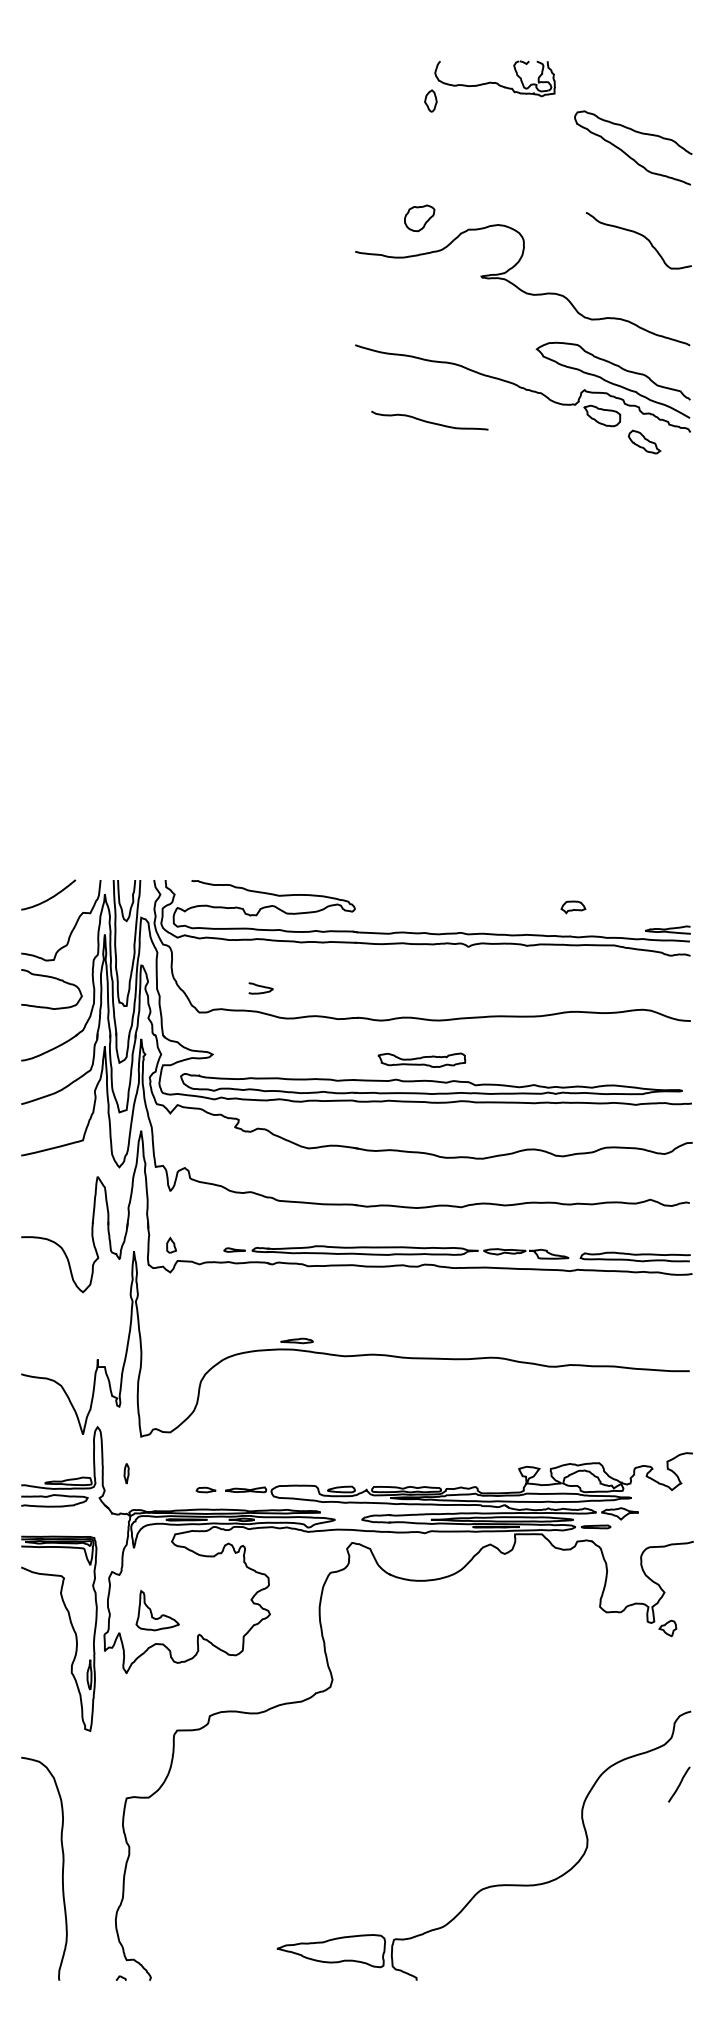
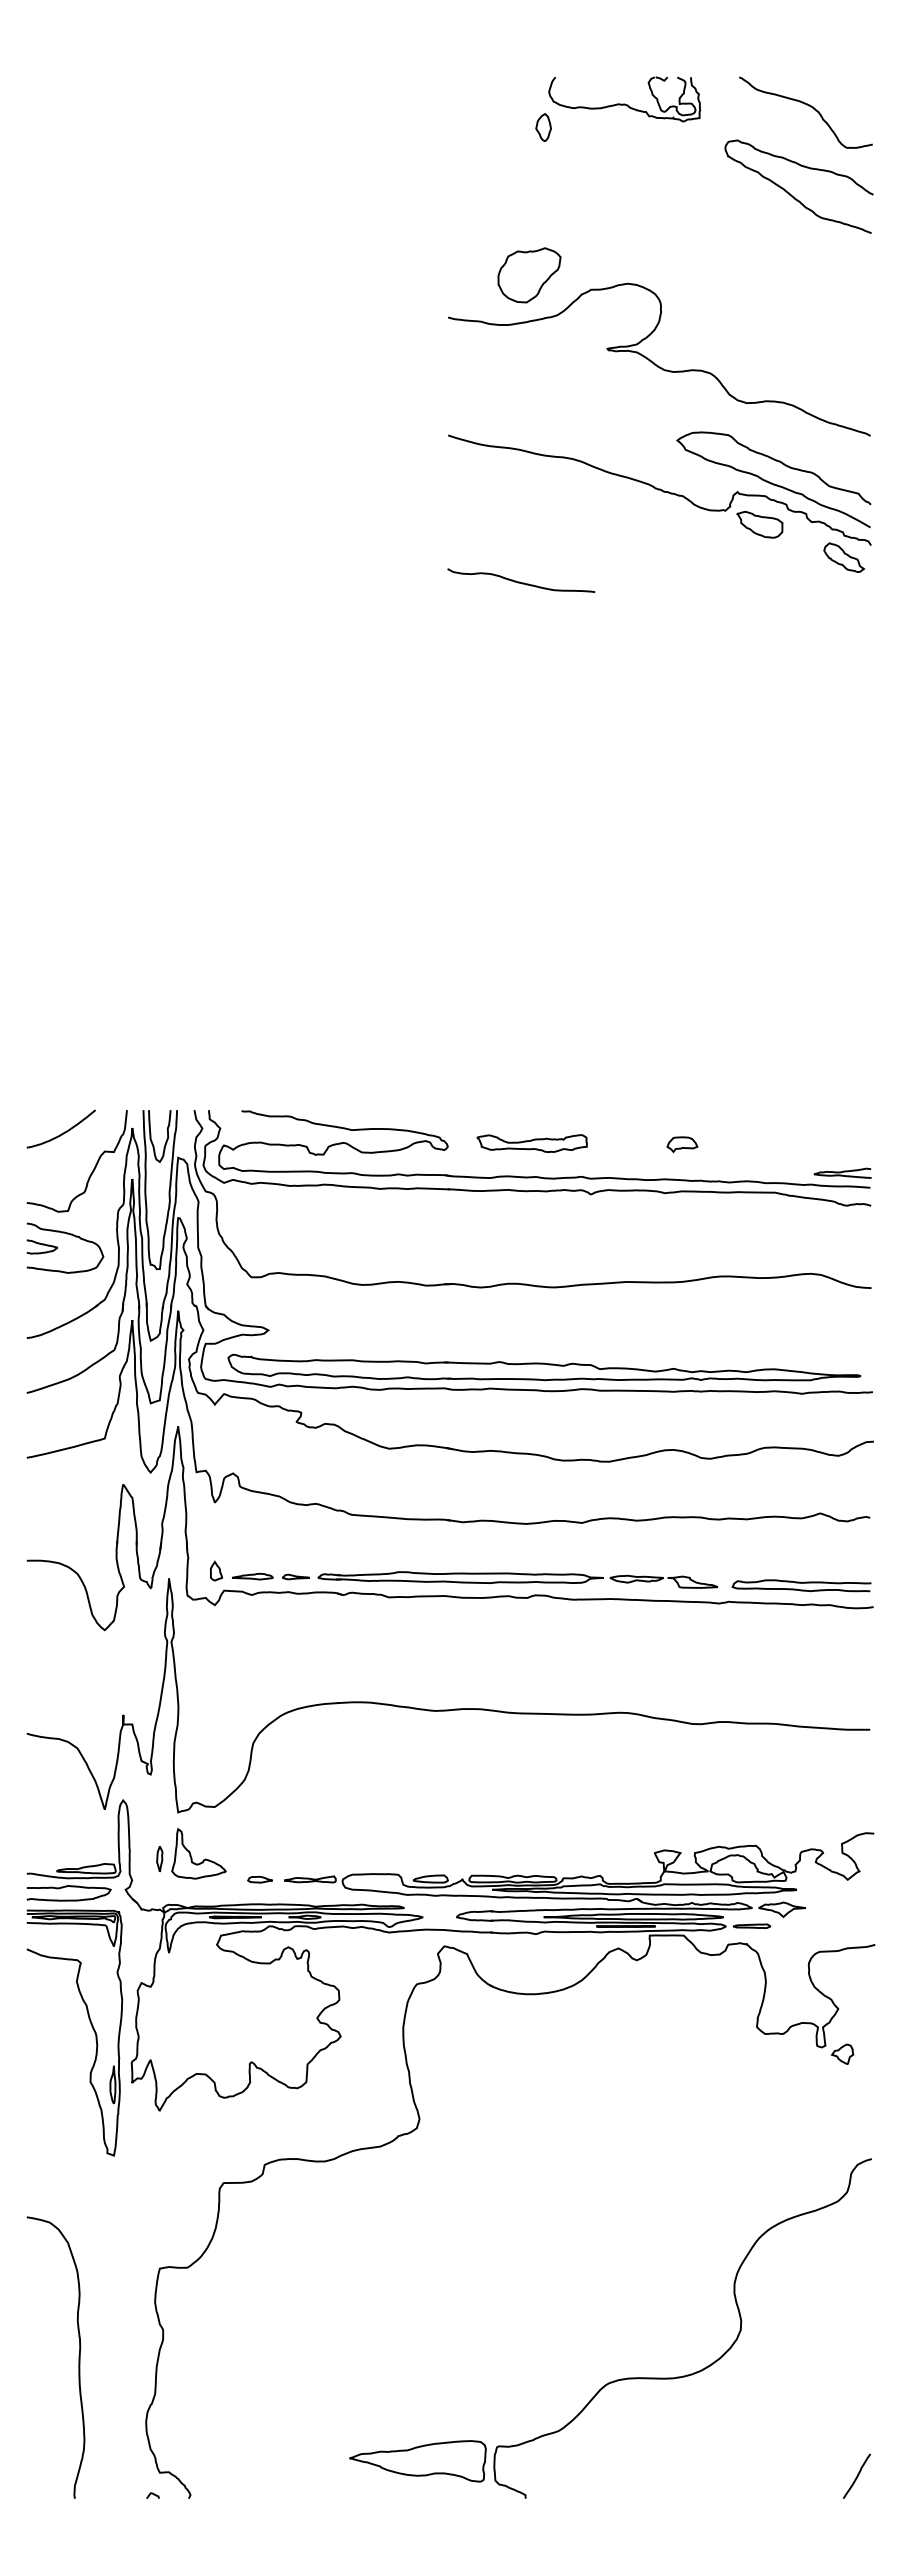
part: (419, 218) -> (529, 275), size x1.67
curve: (640, 235) -> (808, 106), moved
curve: (430, 422) -> (521, 582), moved
part: (644, 441) -> (844, 557), moved
part: (573, 907) -> (682, 1144), moved
part: (261, 988) -> (42, 1246), moved
part: (421, 1060) -> (531, 1143), moved
part: (296, 1340) -> (252, 1576), moved
part: (151, 1611) -> (191, 1854), moved
part: (71, 1627) -> (90, 2024), moved
curve: (679, 1783) -> (857, 2475), moved

